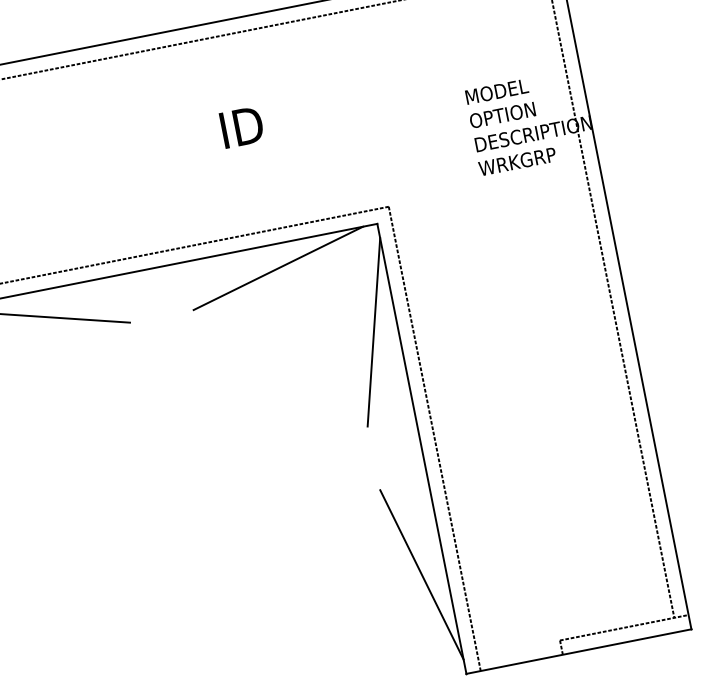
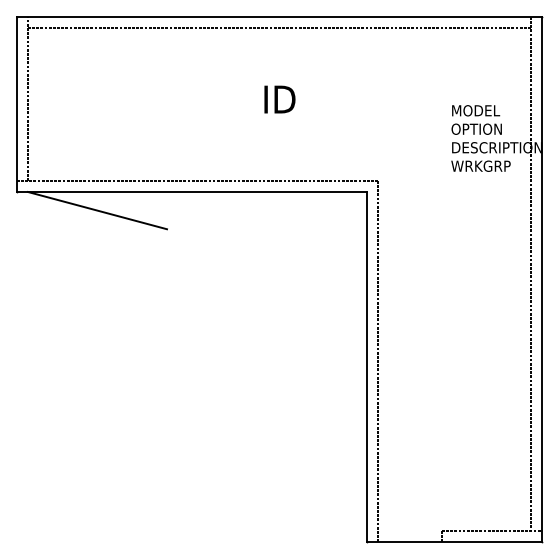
line: (277, 268) -> (285, 210), removed
line: (372, 332) -> (347, 272), removed
line: (420, 573) -> (347, 460), removed

